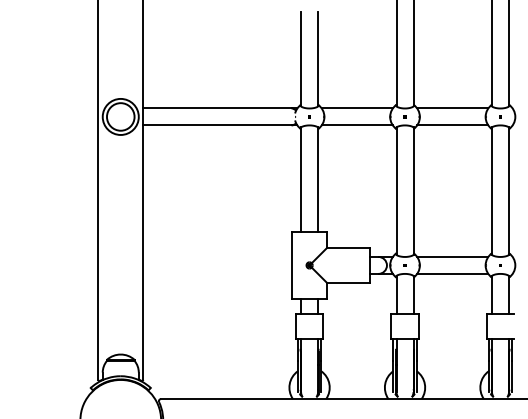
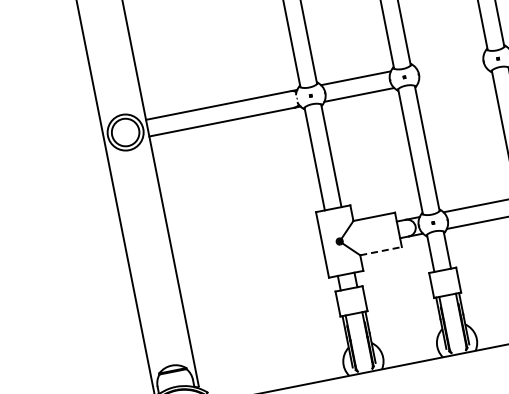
line: (452, 108) -> (449, 59), removed
line: (452, 125) -> (452, 76), removed
line: (348, 282) -> (381, 250), solid -> dashed

